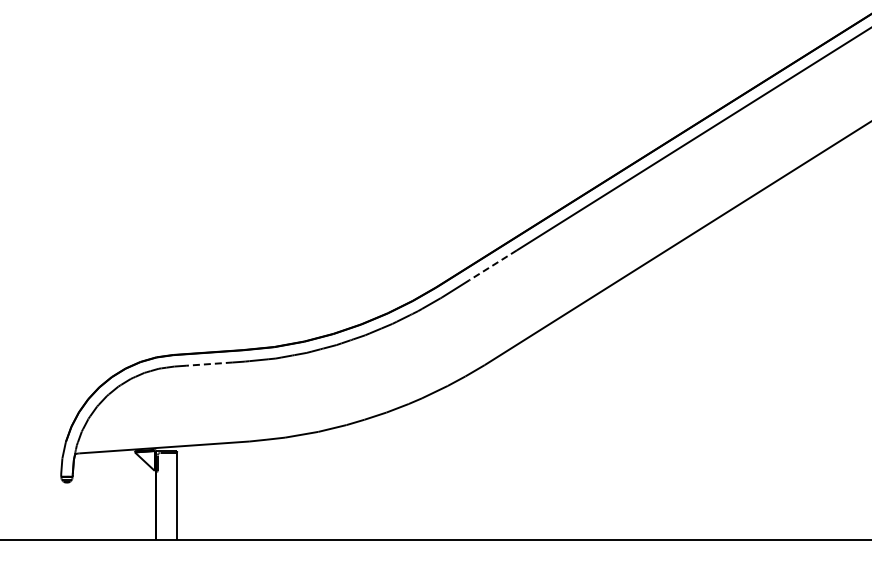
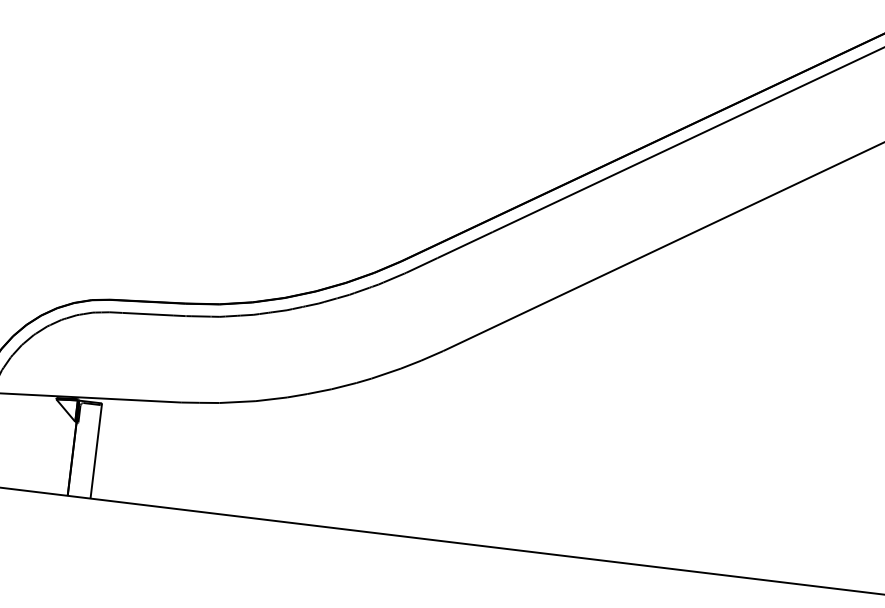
line: (492, 265) -> (464, 245), dashed -> solid
line: (208, 364) -> (146, 314), dashed -> solid

